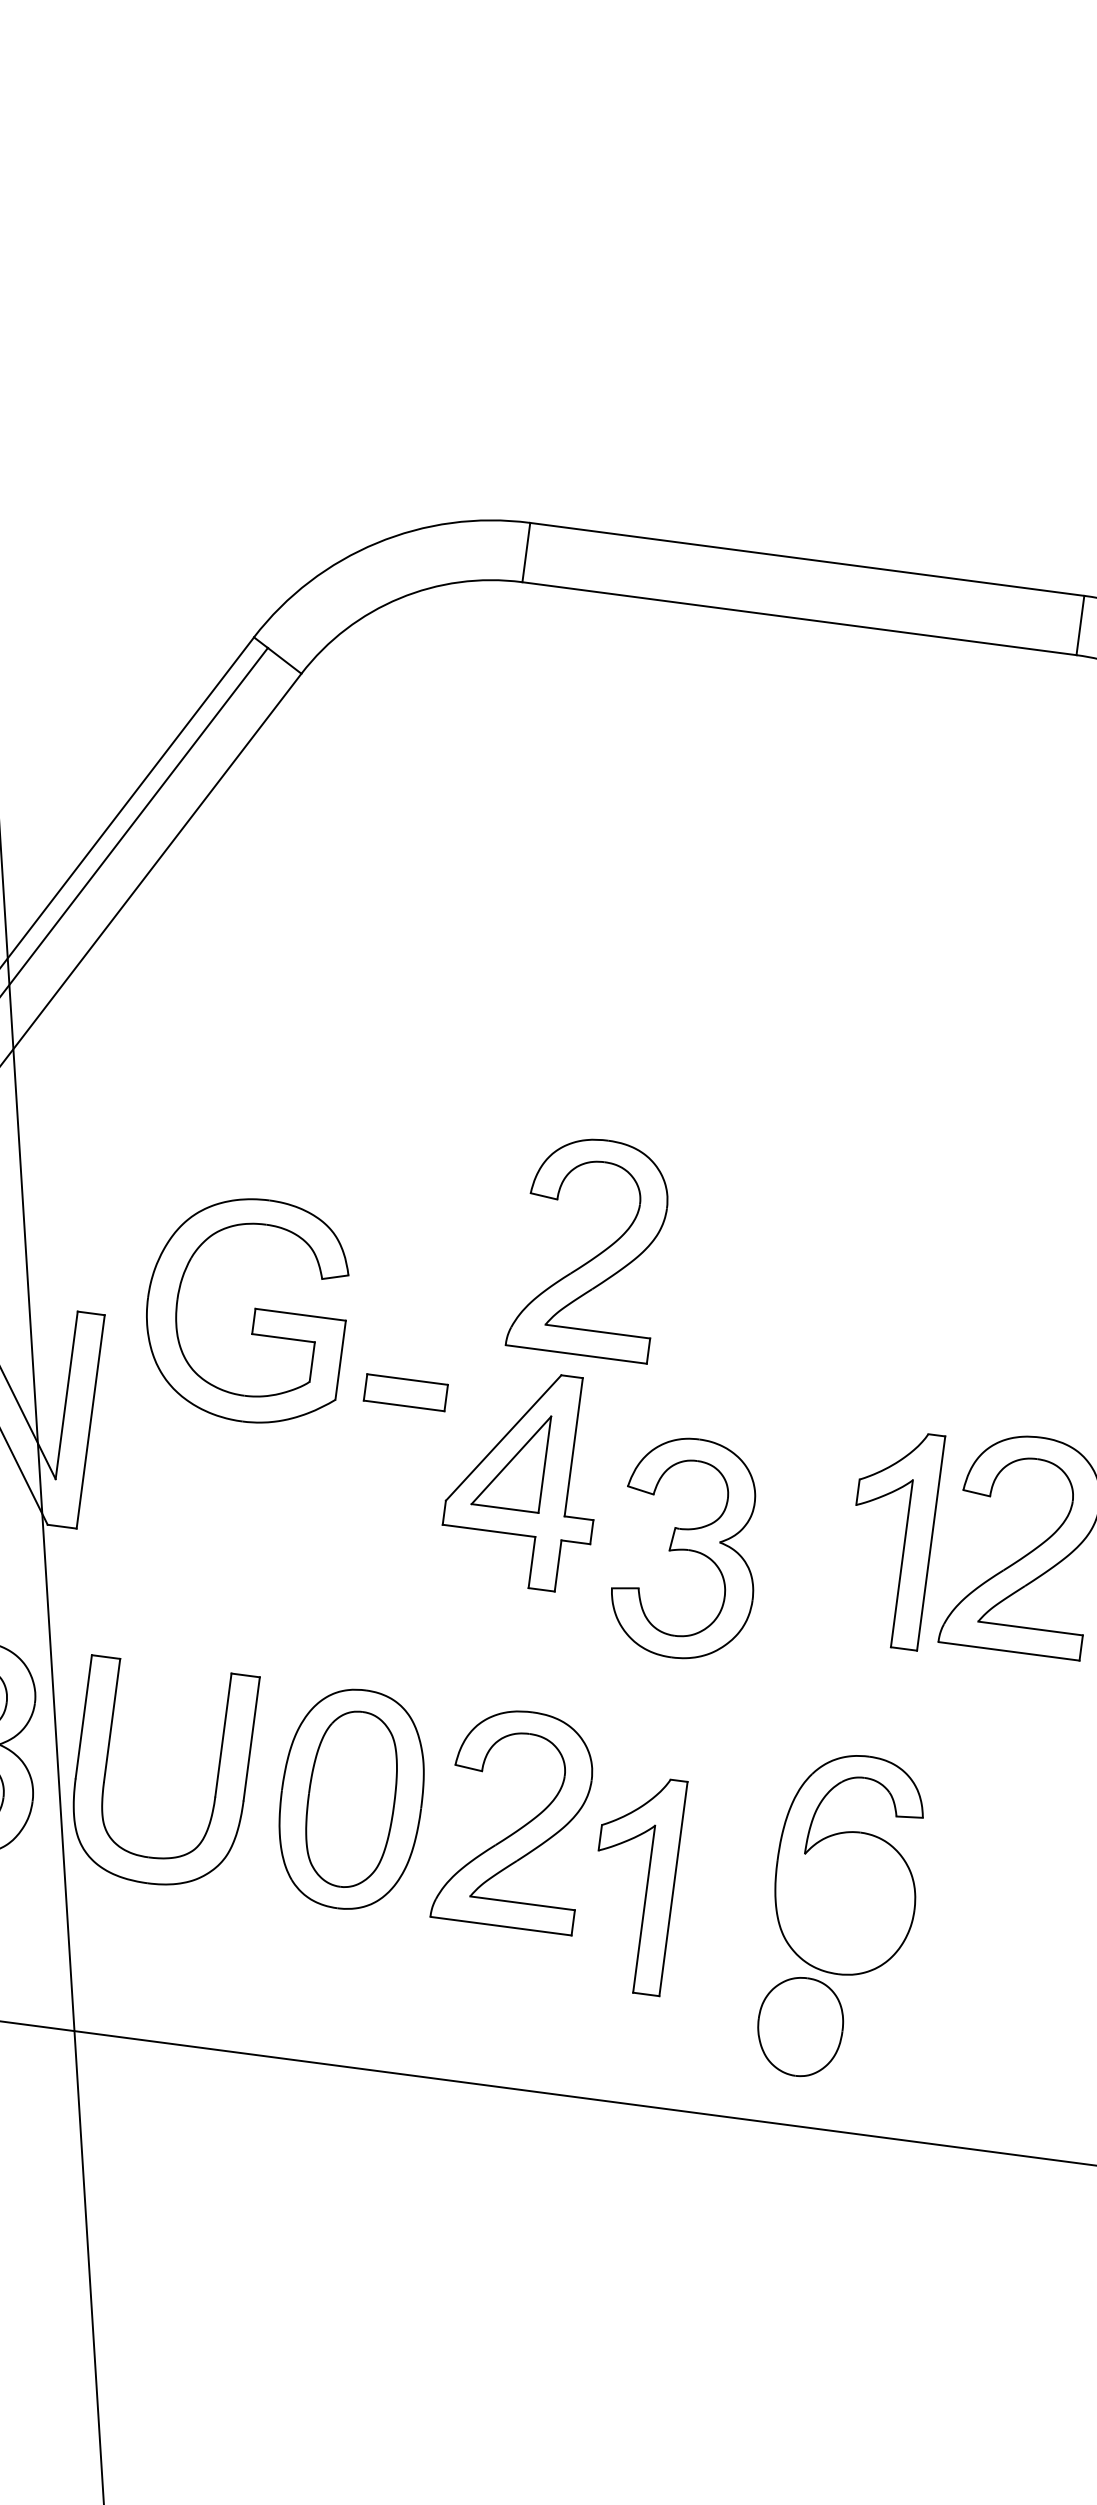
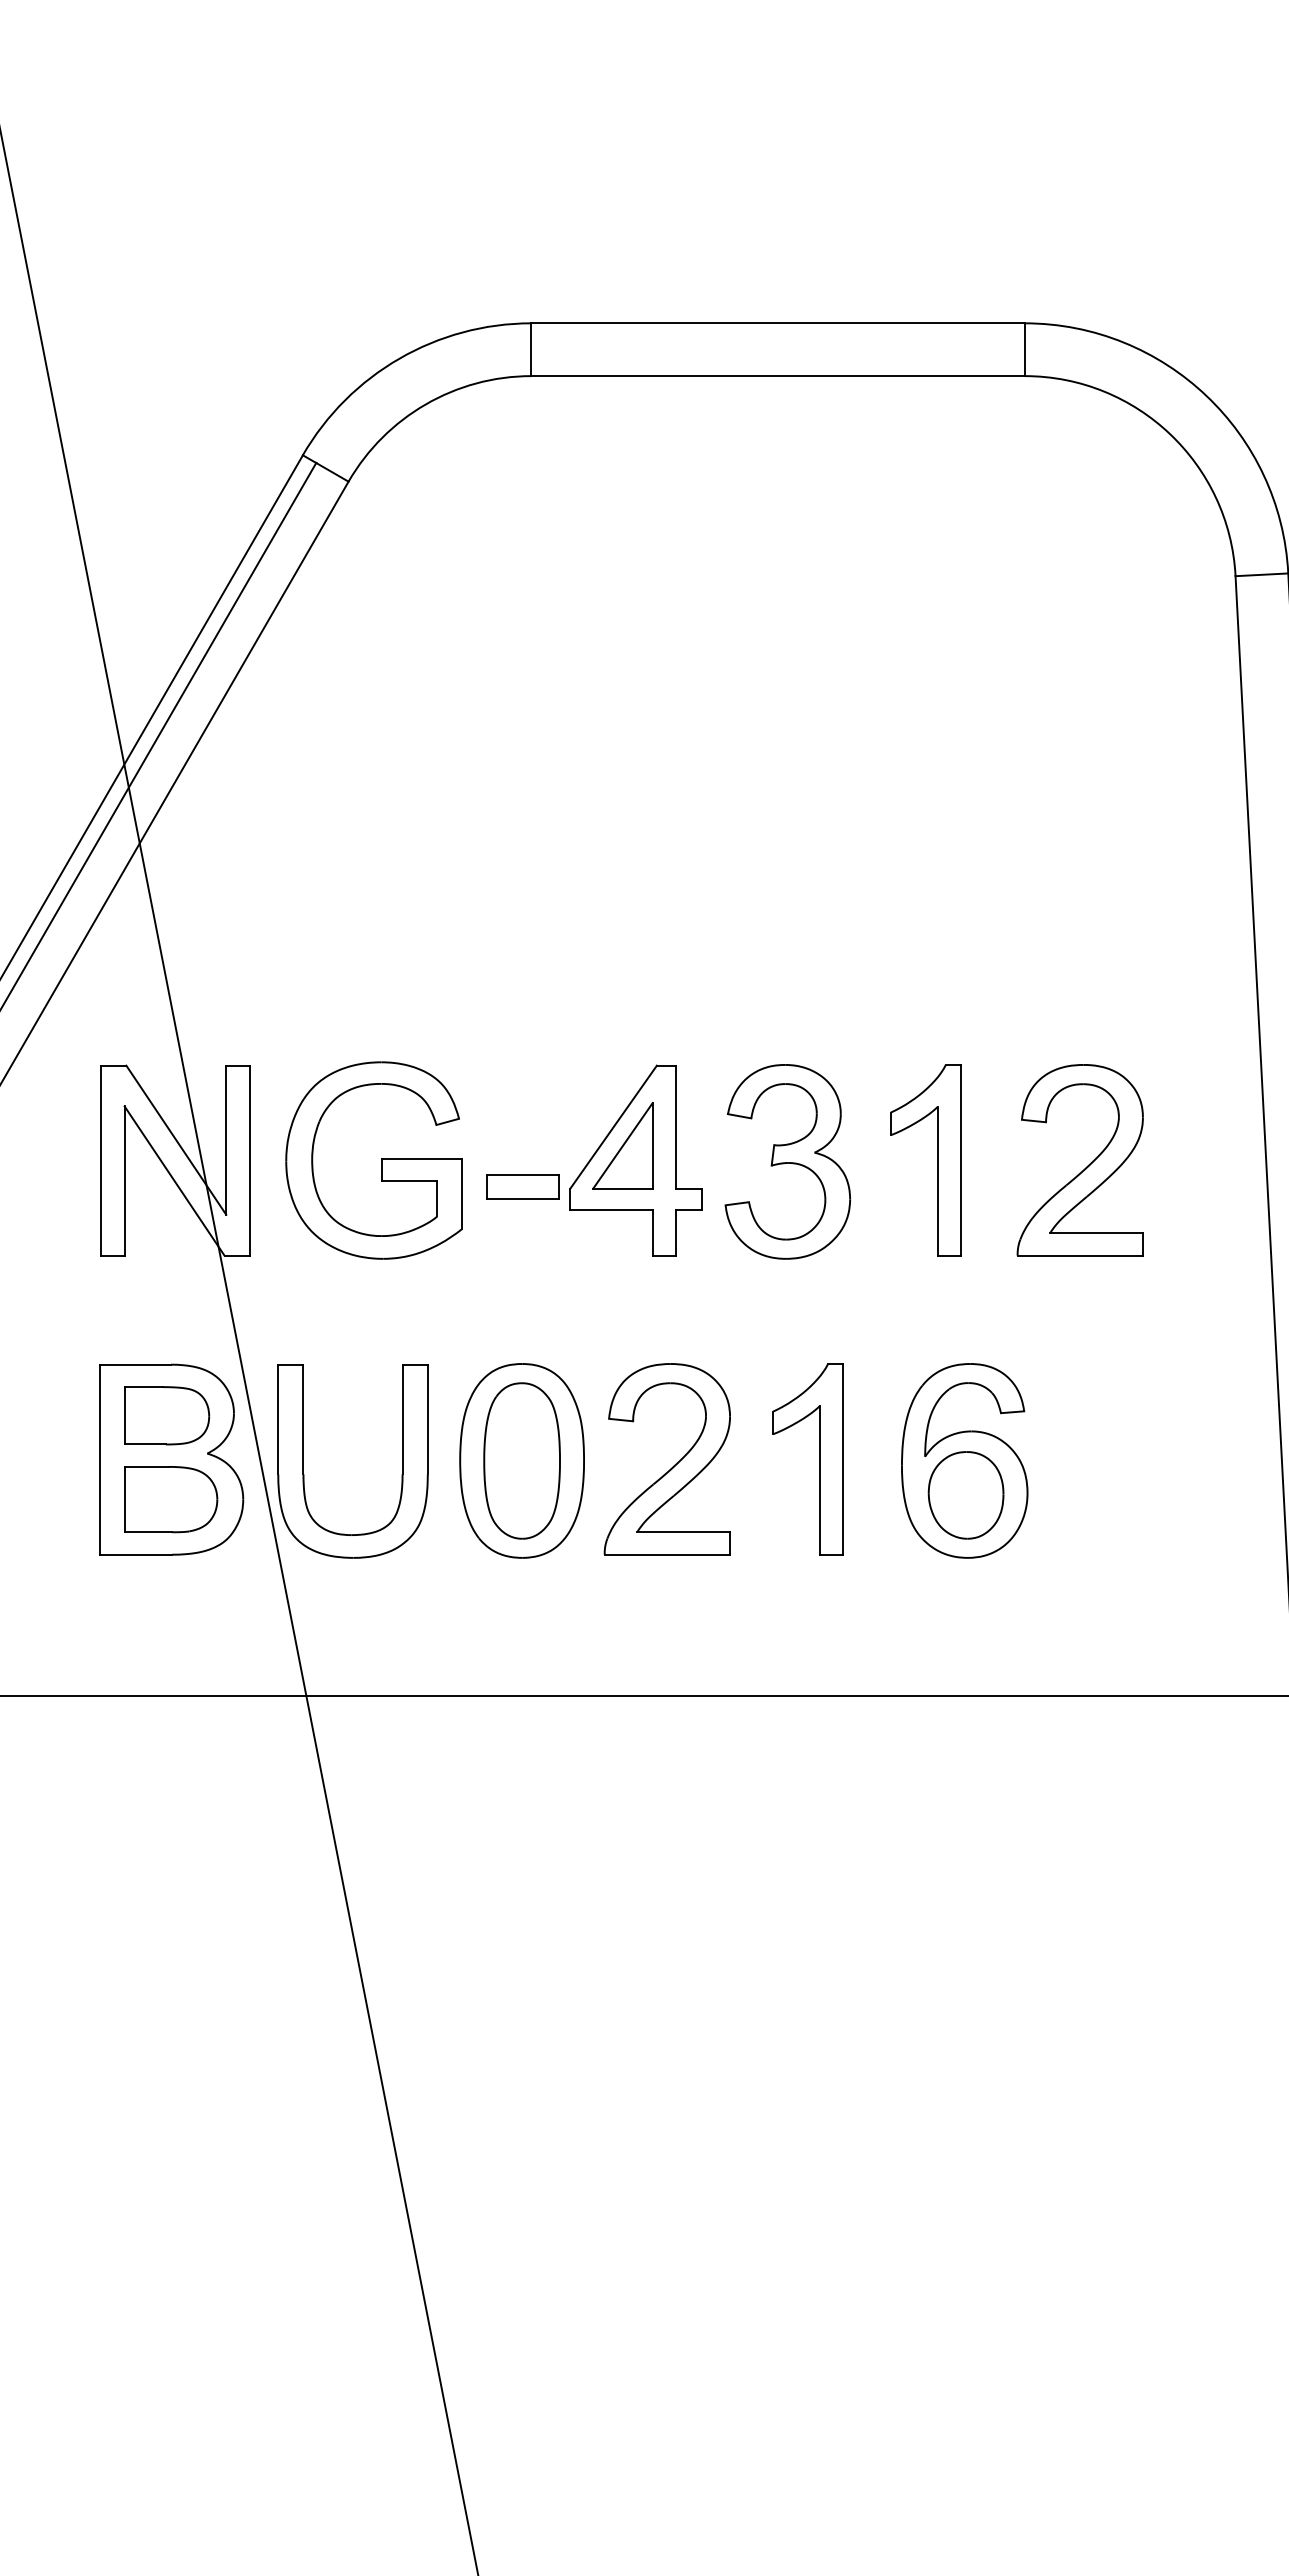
part: (596, 1255) -> (673, 956), removed
part: (255, 1310) -> (381, 1160), moved
part: (405, 1392) -> (522, 1186), moved
part: (904, 1540) -> (937, 1160), moved
part: (687, 1548) -> (787, 1161), moved
part: (646, 1885) -> (819, 1459), moved
part: (799, 2026) -> (965, 1495), moved

